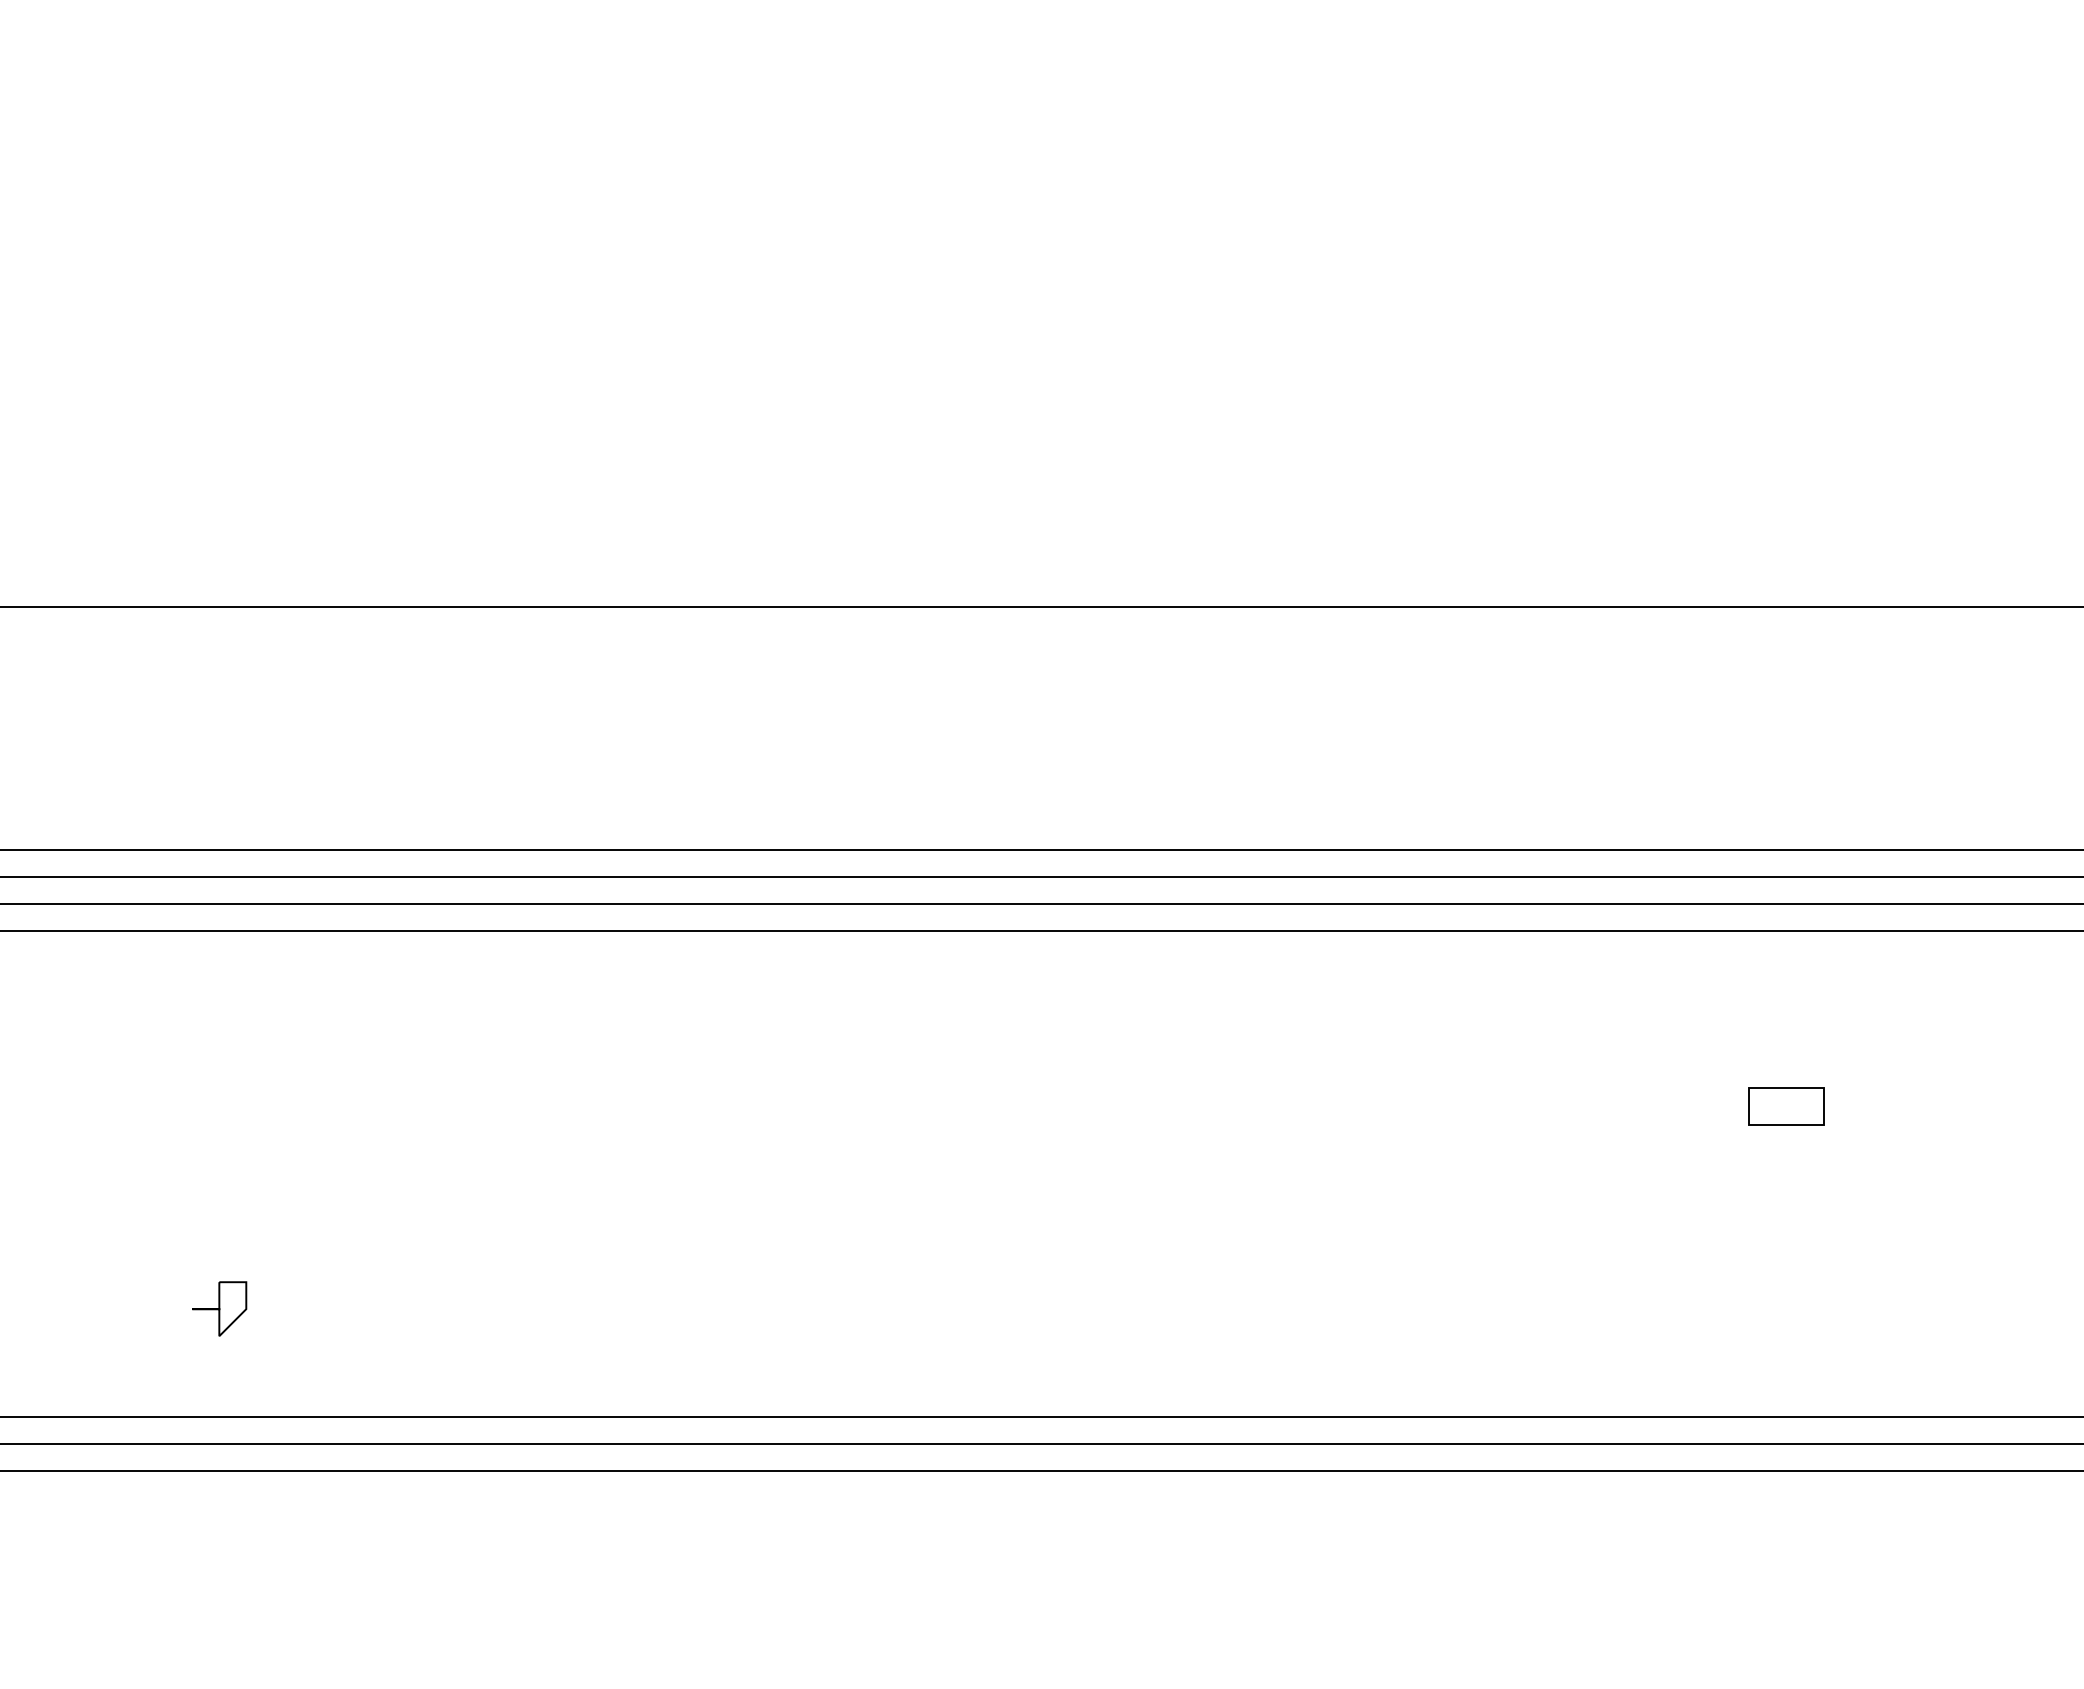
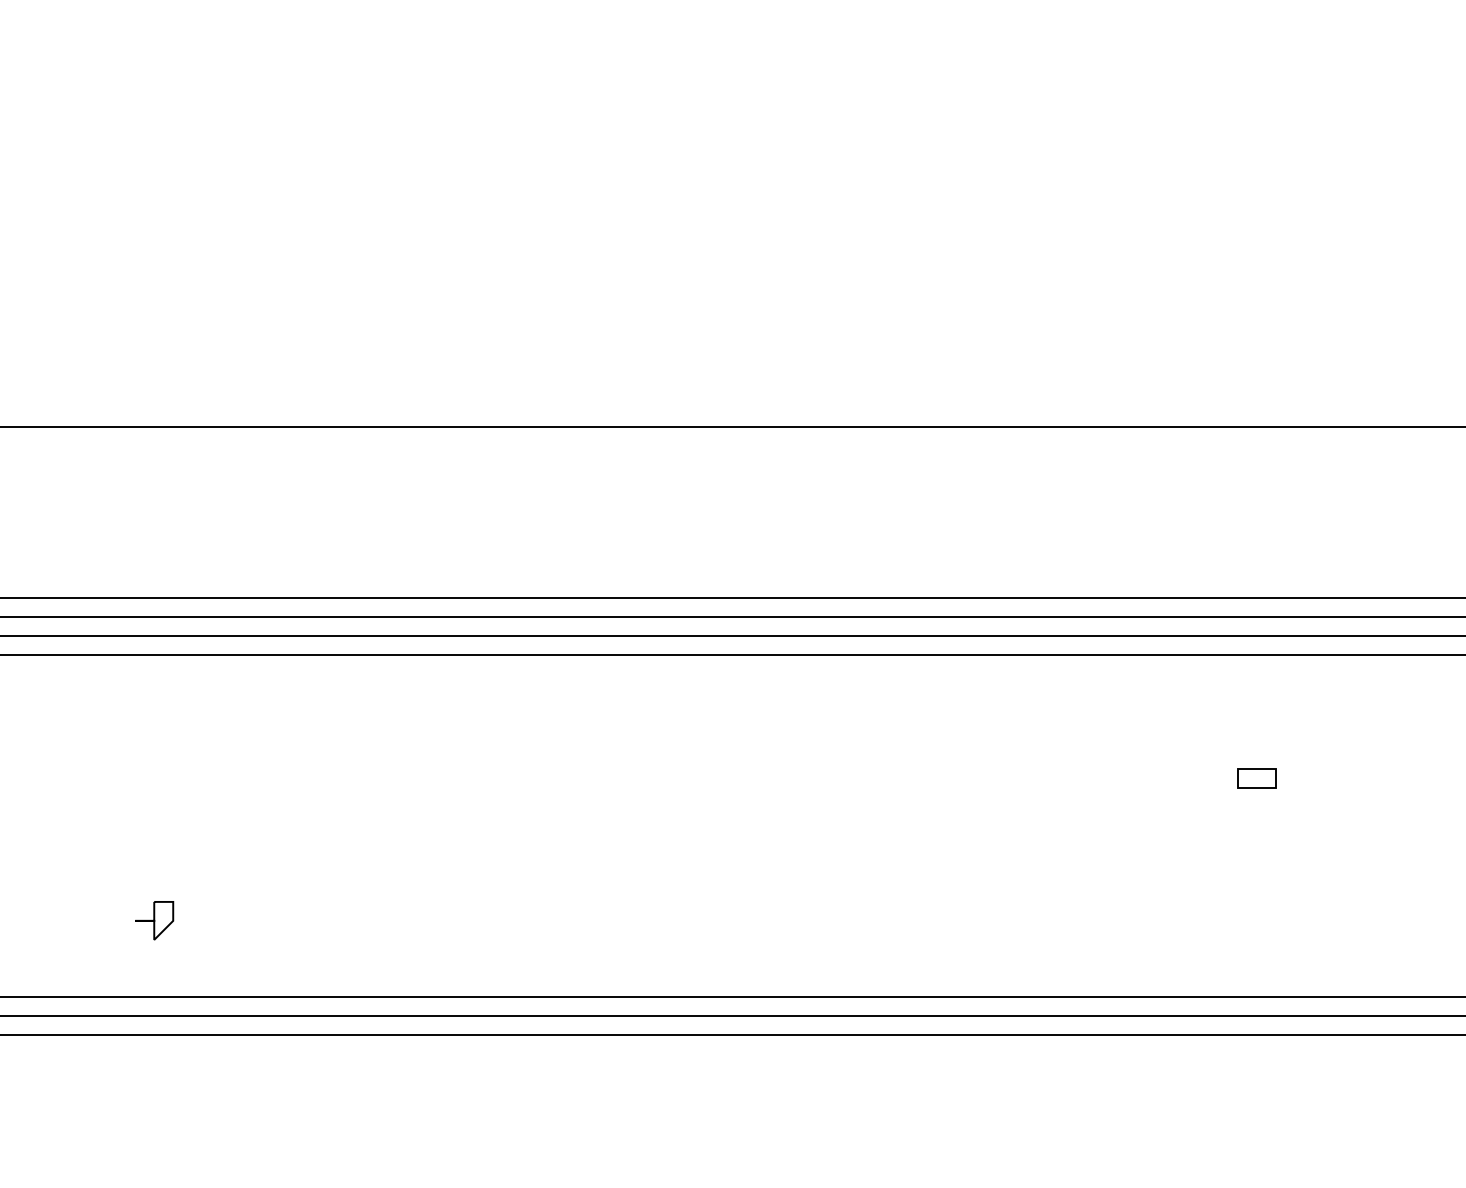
part: (1786, 1106) -> (1256, 778), size x0.71

